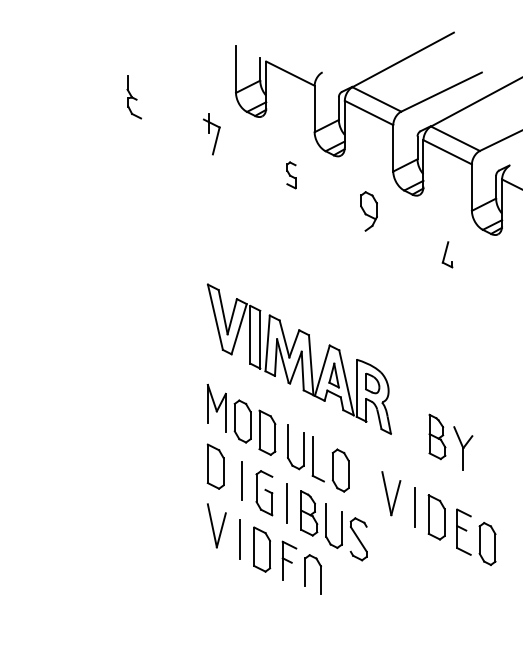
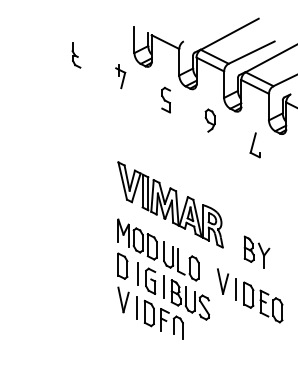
part: (290, 174) -> (165, 99), size x1.67
part: (446, 254) -> (254, 145), size x1.67

